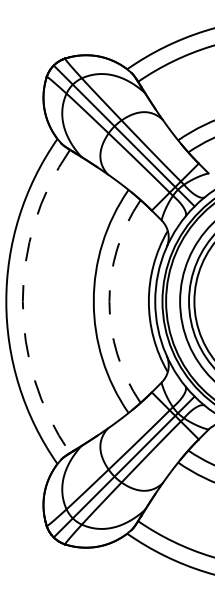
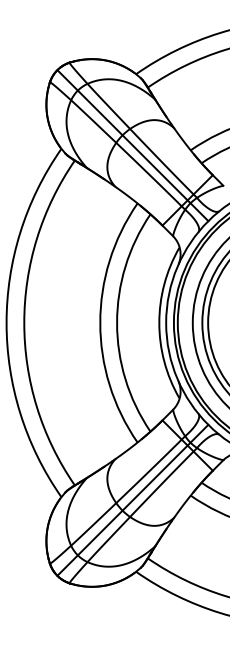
arc: (22, 301) -> (23, 323), dashed -> solid
arc: (109, 301) -> (117, 323), dashed -> solid

